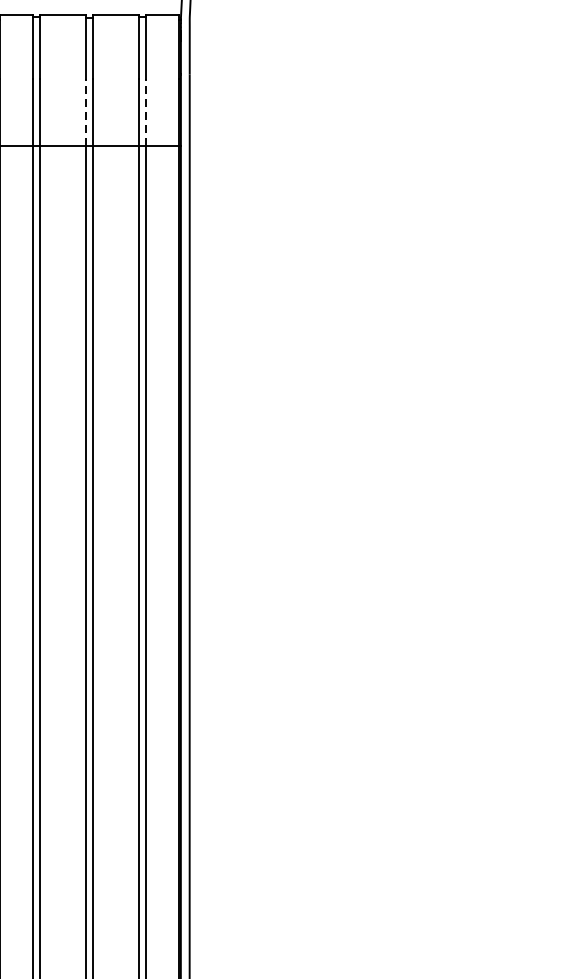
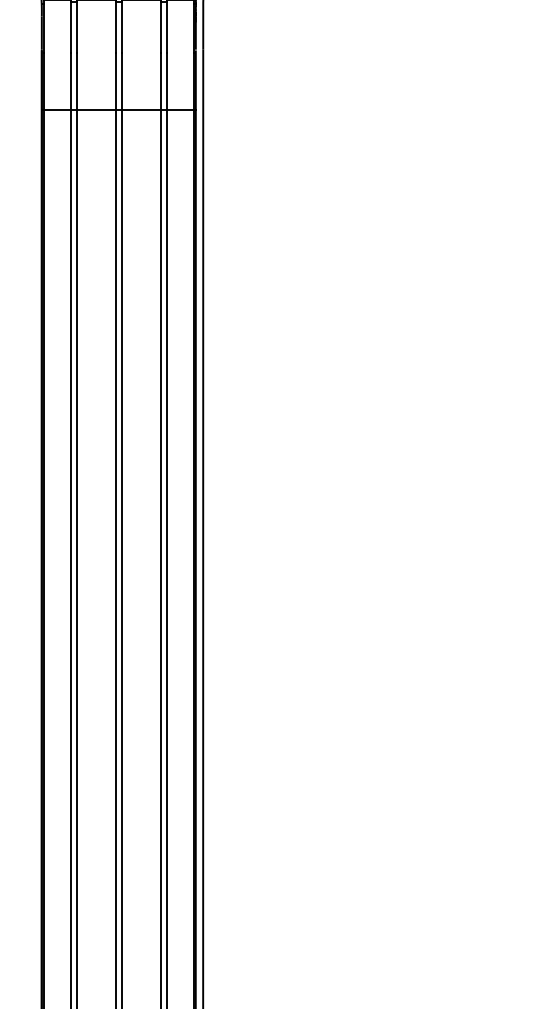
line: (85, 112) -> (115, 81), dashed -> solid
line: (146, 112) -> (166, 81), dashed -> solid

